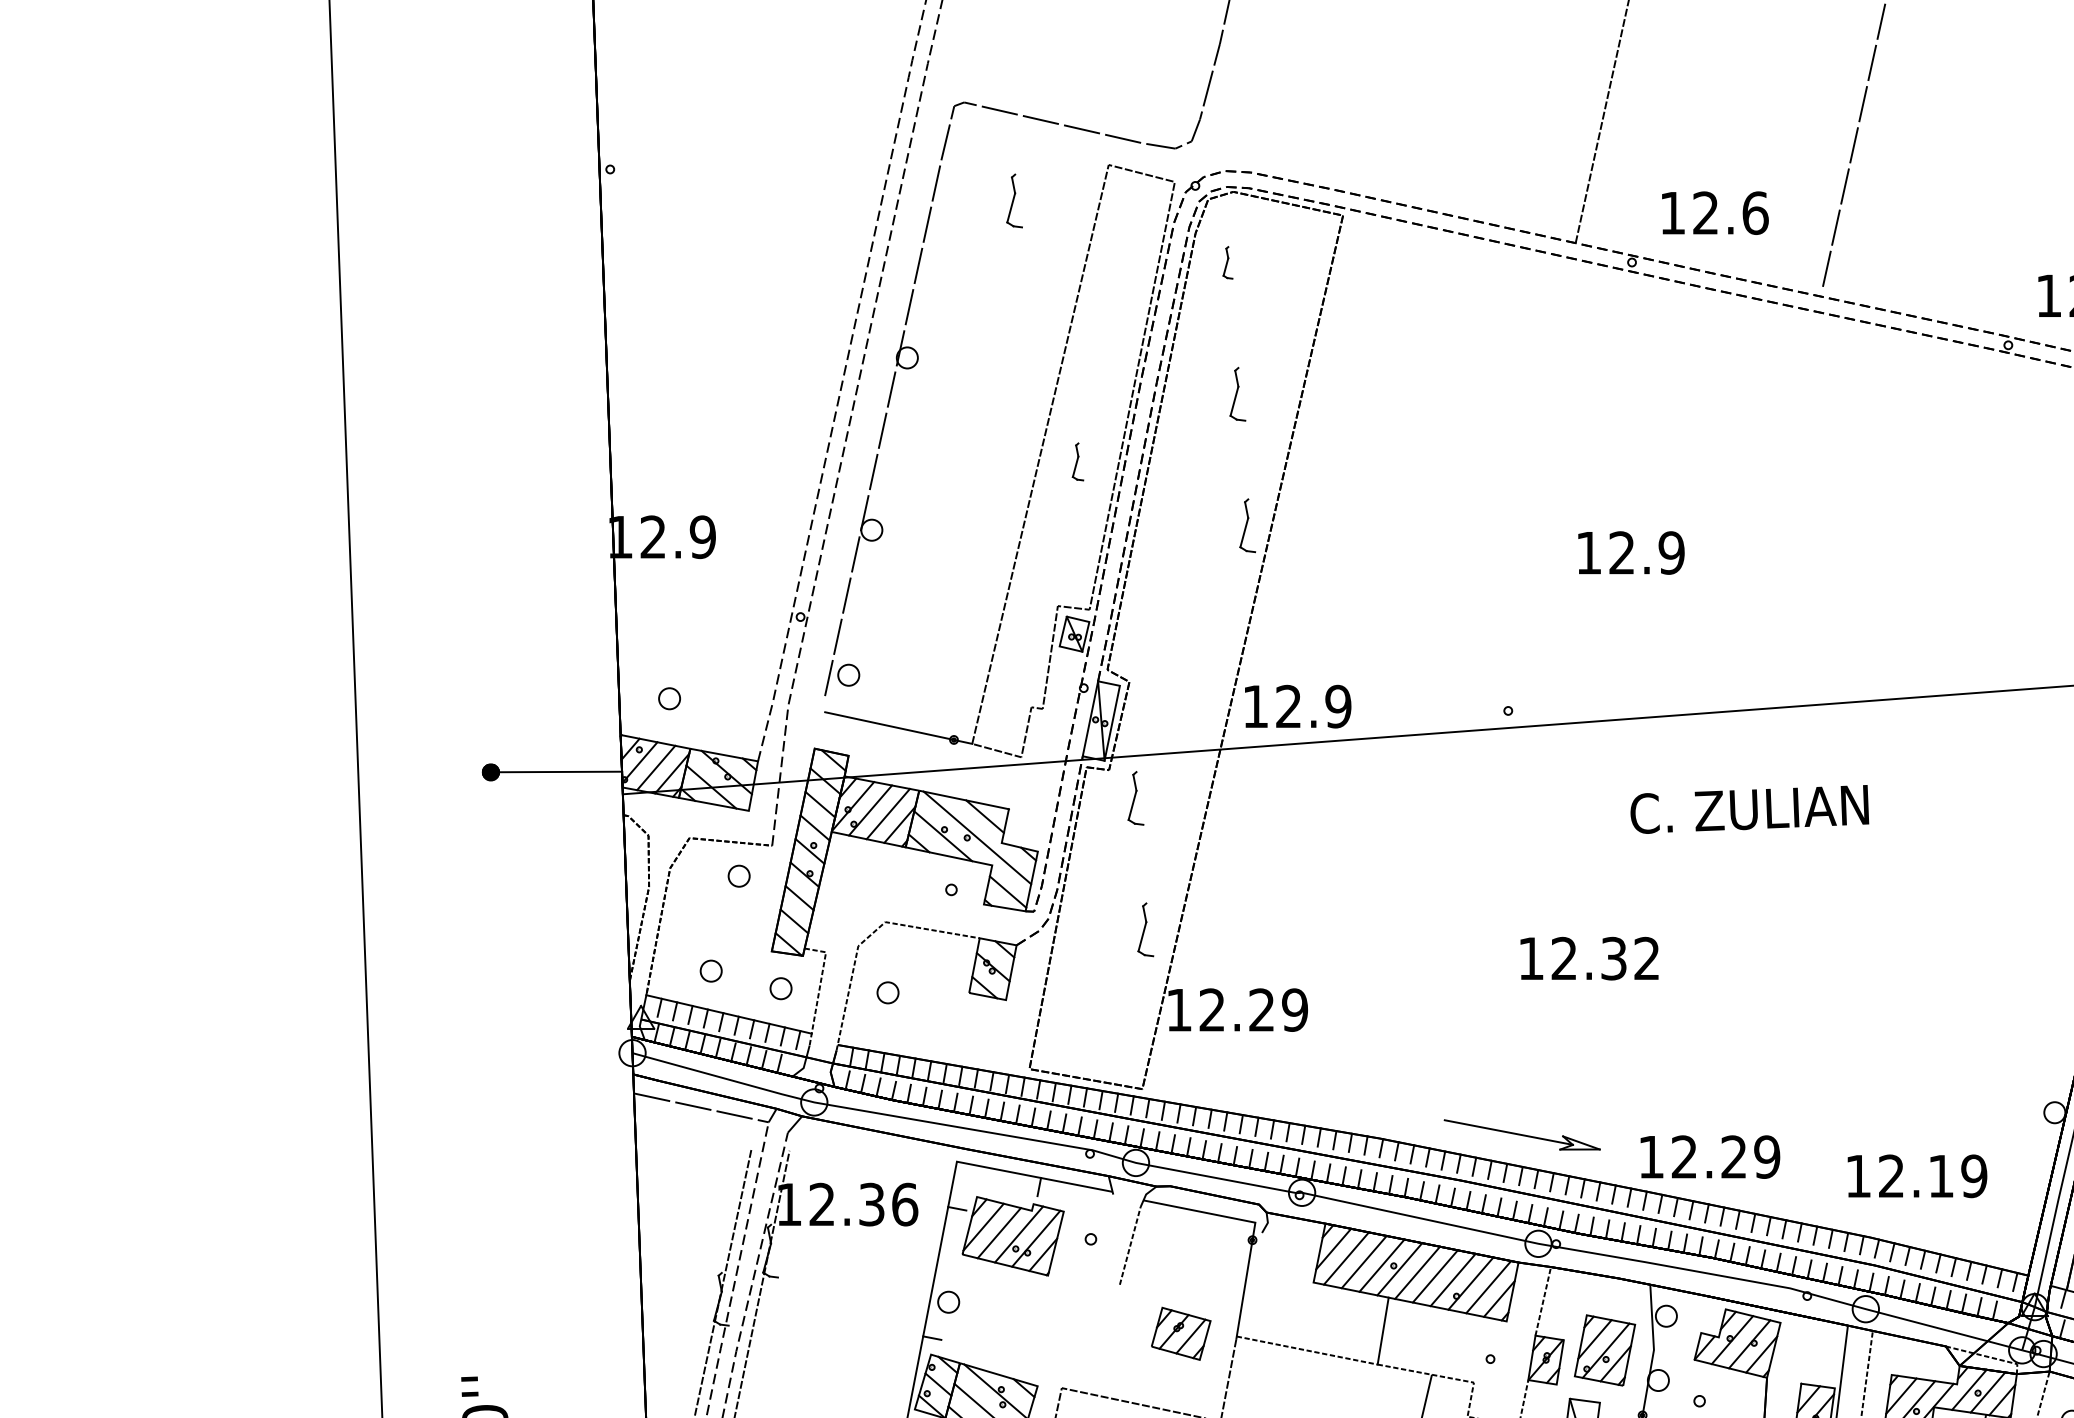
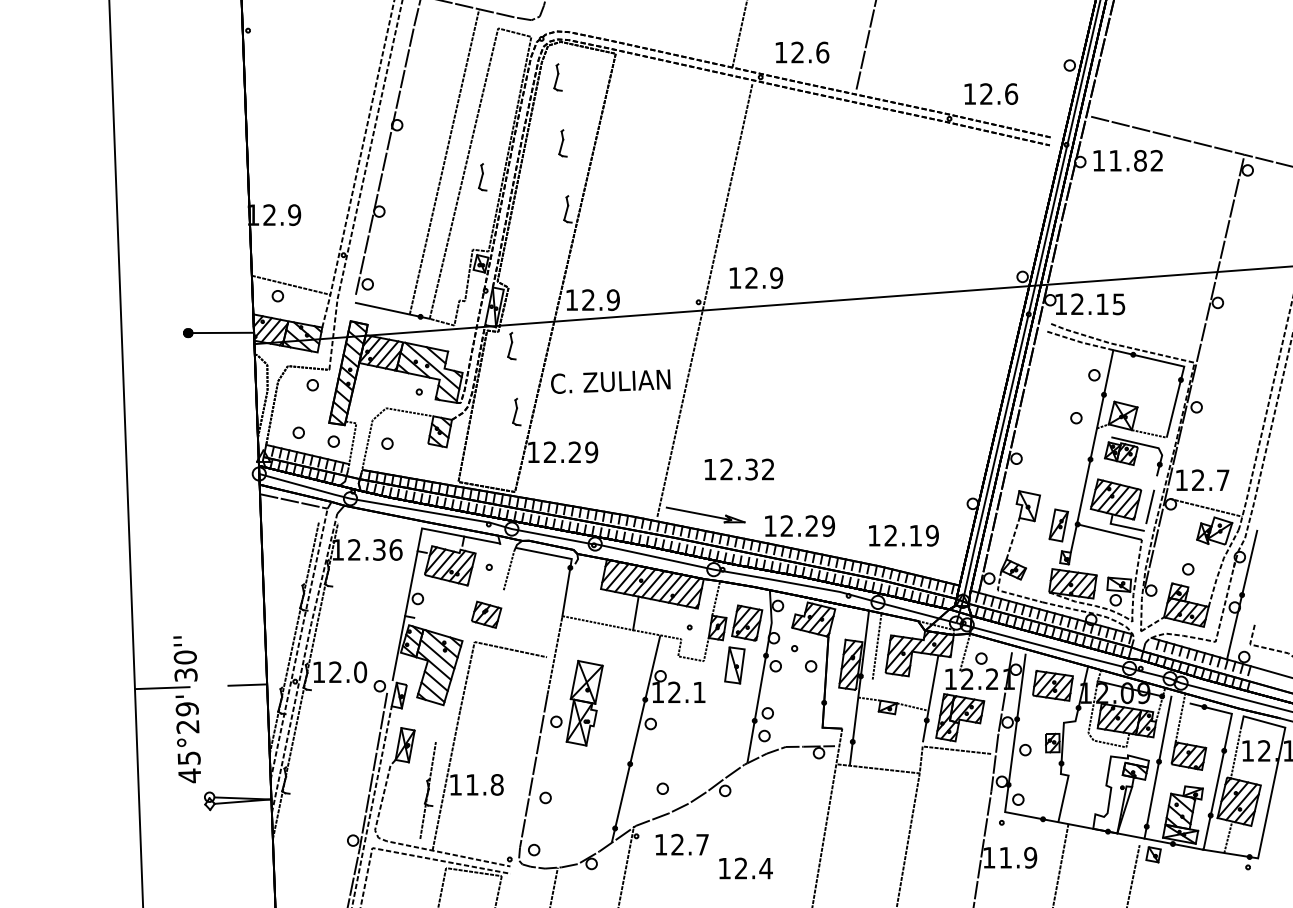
part: (1013, 201) -> (450, 46), removed
part: (1226, 262) -> (557, 77), size x1.67
line: (1001, 430) -> (444, 161), added
part: (1077, 462) -> (482, 177), size x1.43
text: (1631, 551) -> (756, 277), moved
line: (694, 675) -> (290, 284), added
line: (1519, 705) -> (704, 299), added
text: (1749, 809) -> (610, 381), moved
text: (1587, 958) -> (738, 469), moved
part: (1181, 1333) -> (486, 614), moved

